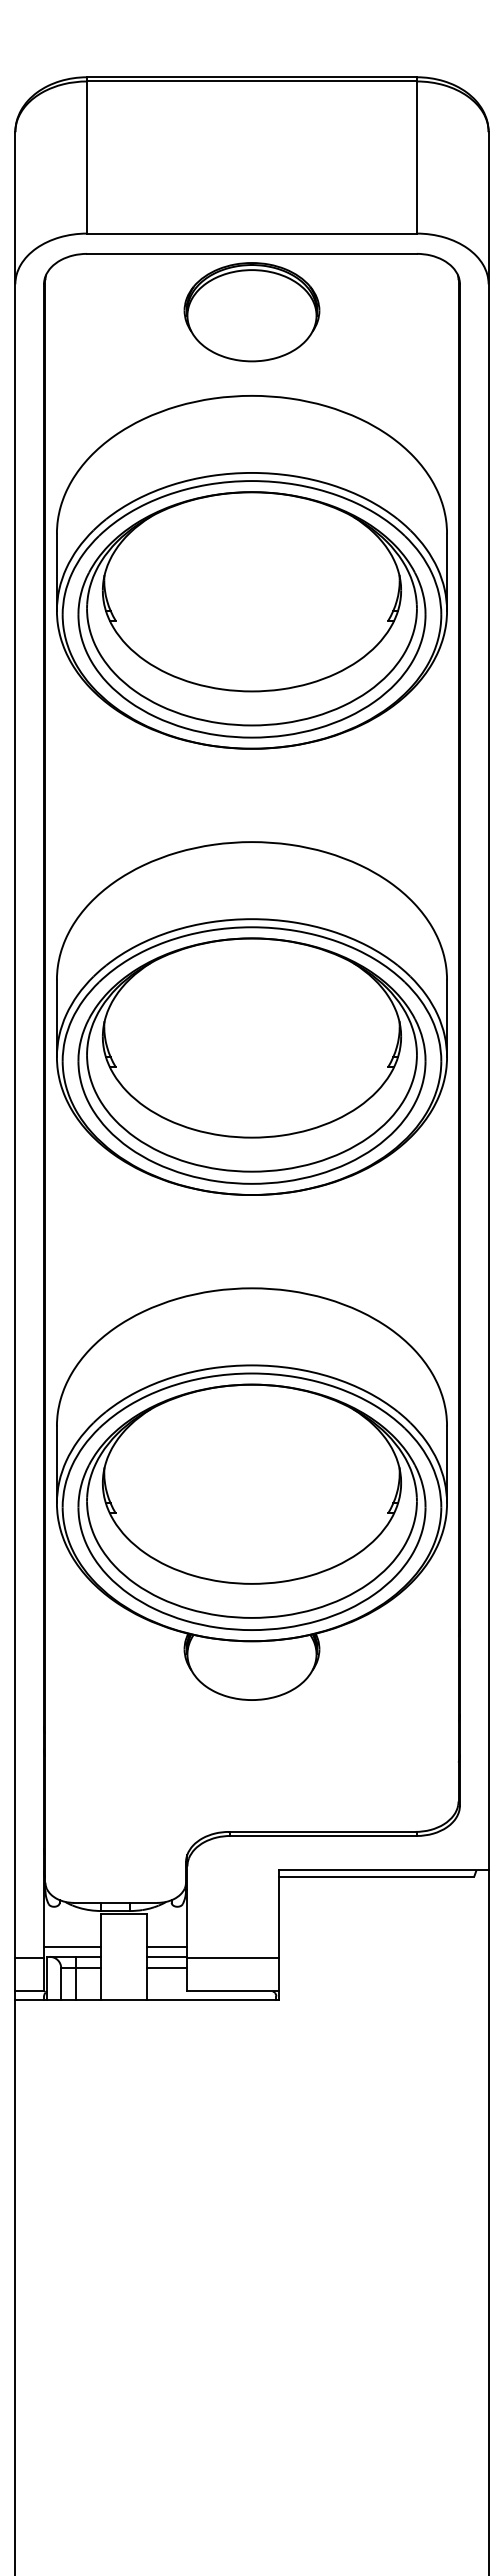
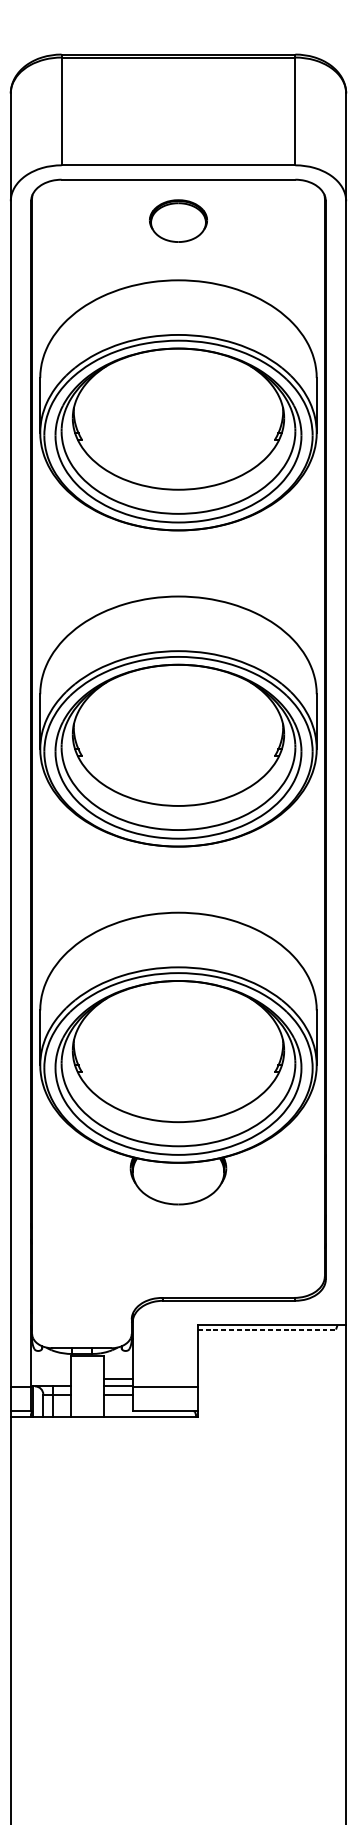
part: (251, 312) -> (178, 221), size x0.6
line: (376, 1876) -> (266, 1329), solid -> dashed
line: (72, 1946) -> (51, 1379), removed

